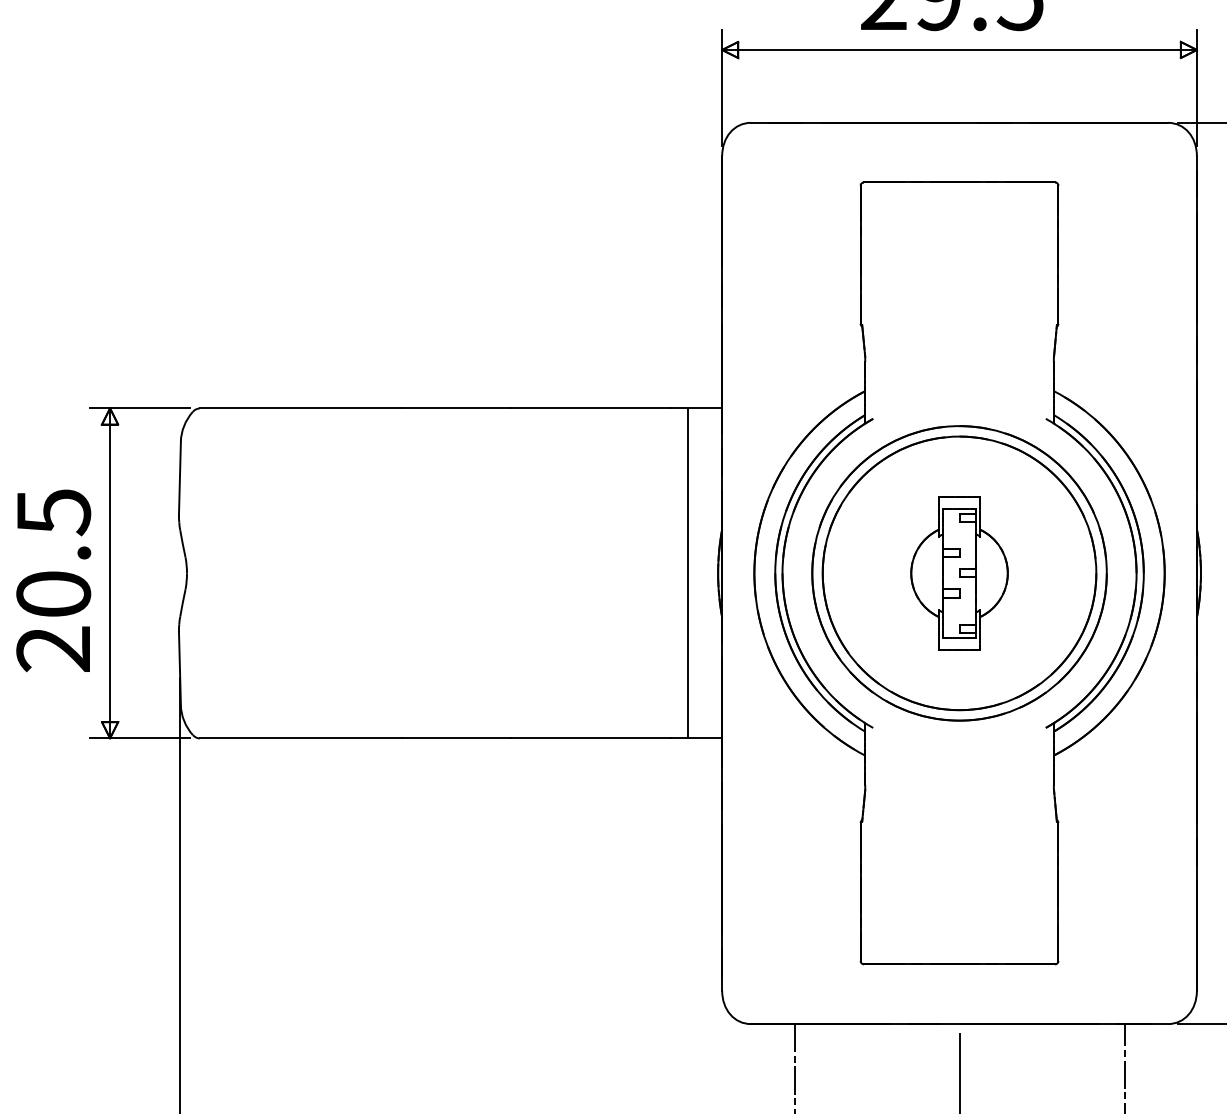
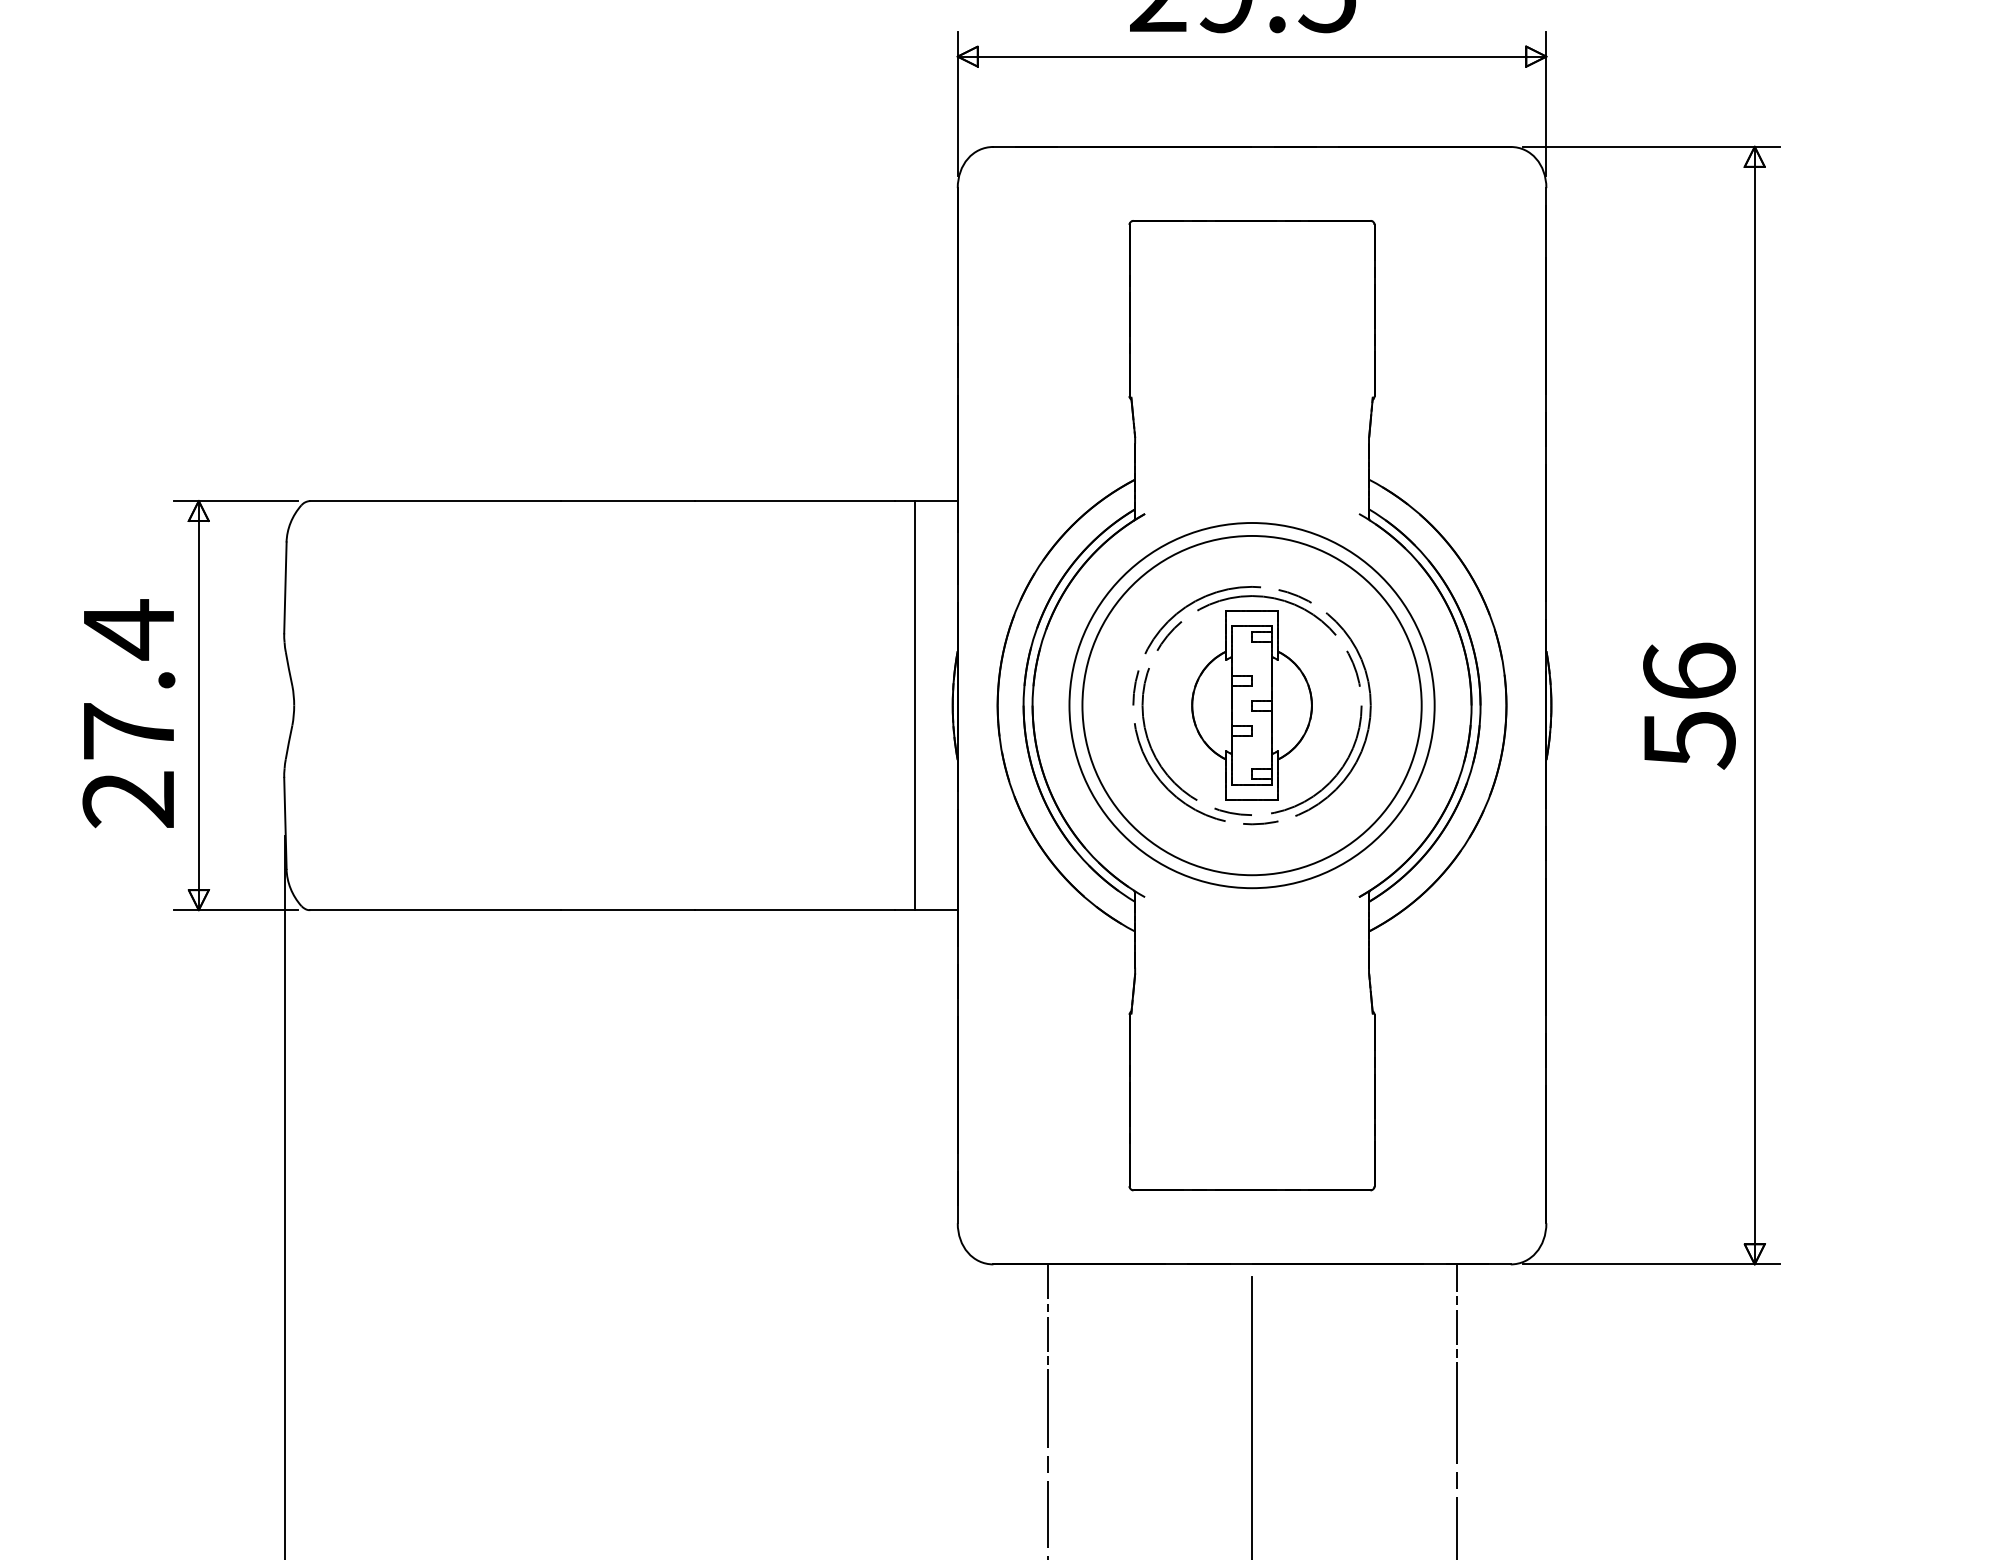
text: (53, 552) -> (128, 679), 20.5 -> 27.4
circle: (959, 573) -> (1251, 705), size x0.6
circle: (959, 573) -> (1251, 705), size x0.7

